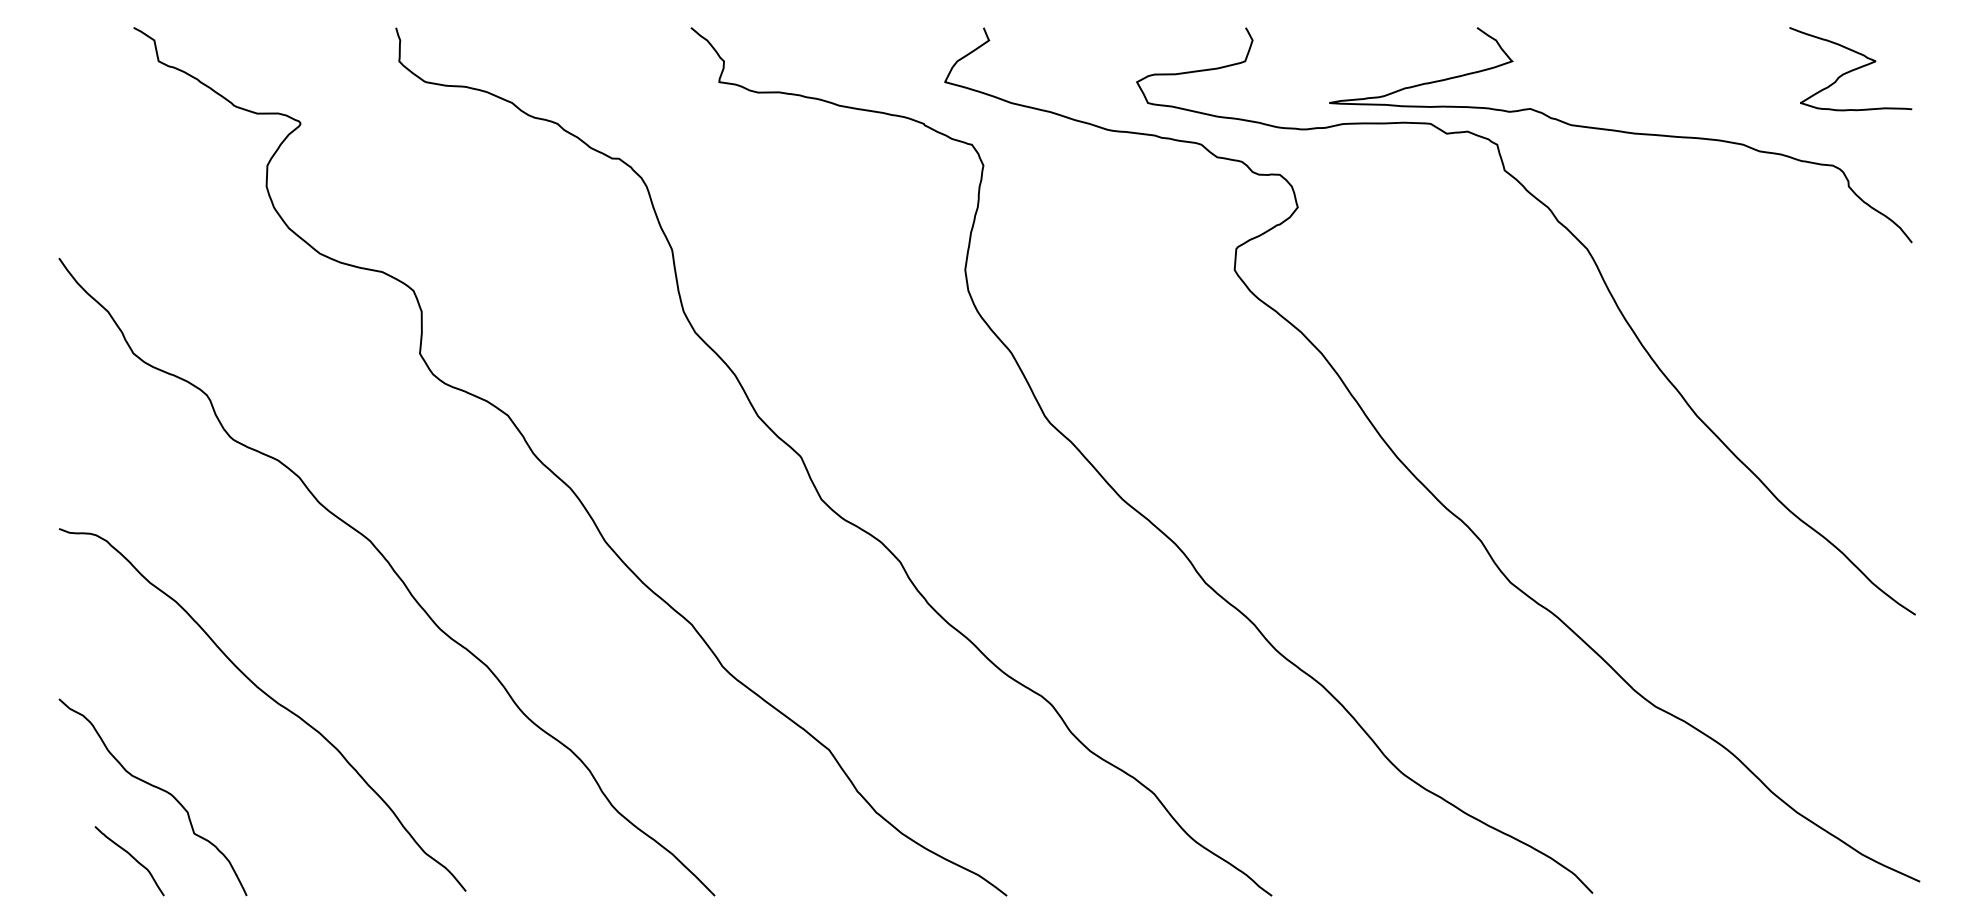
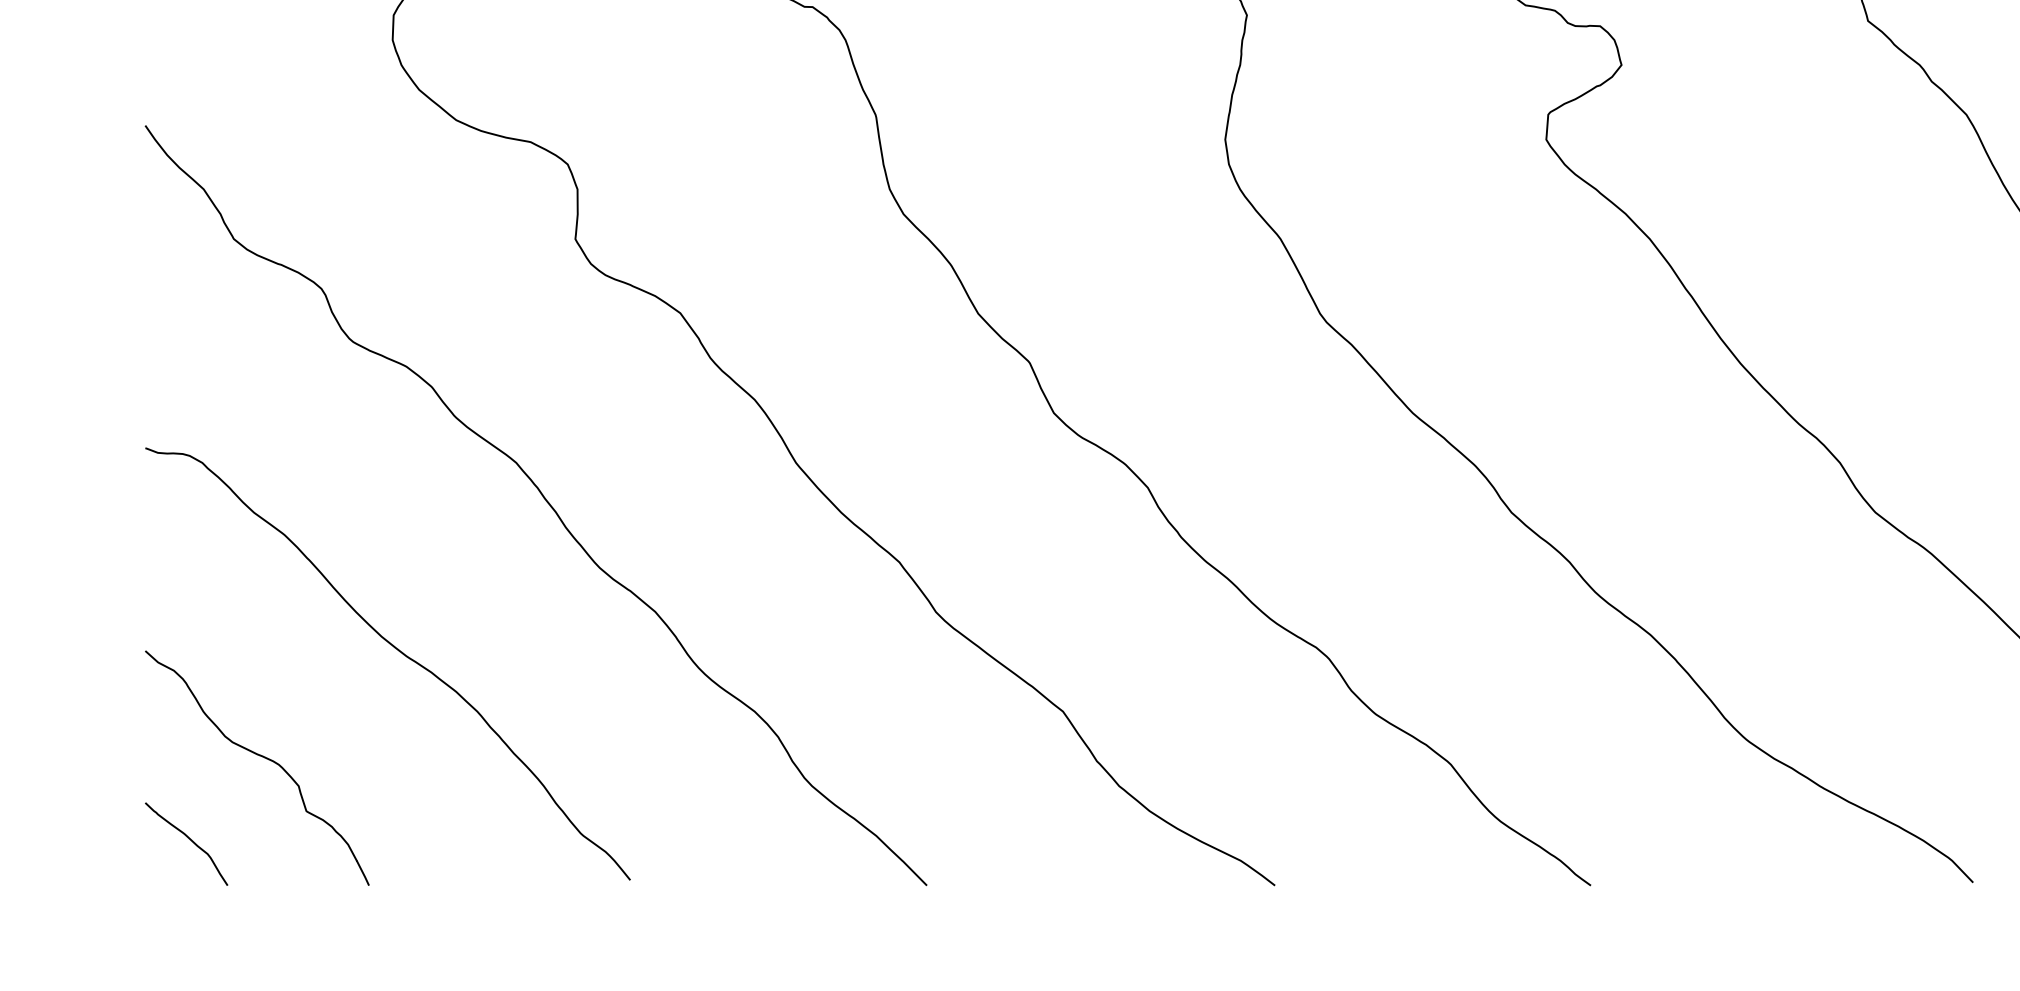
curve: (132, 858) -> (189, 840), moved

